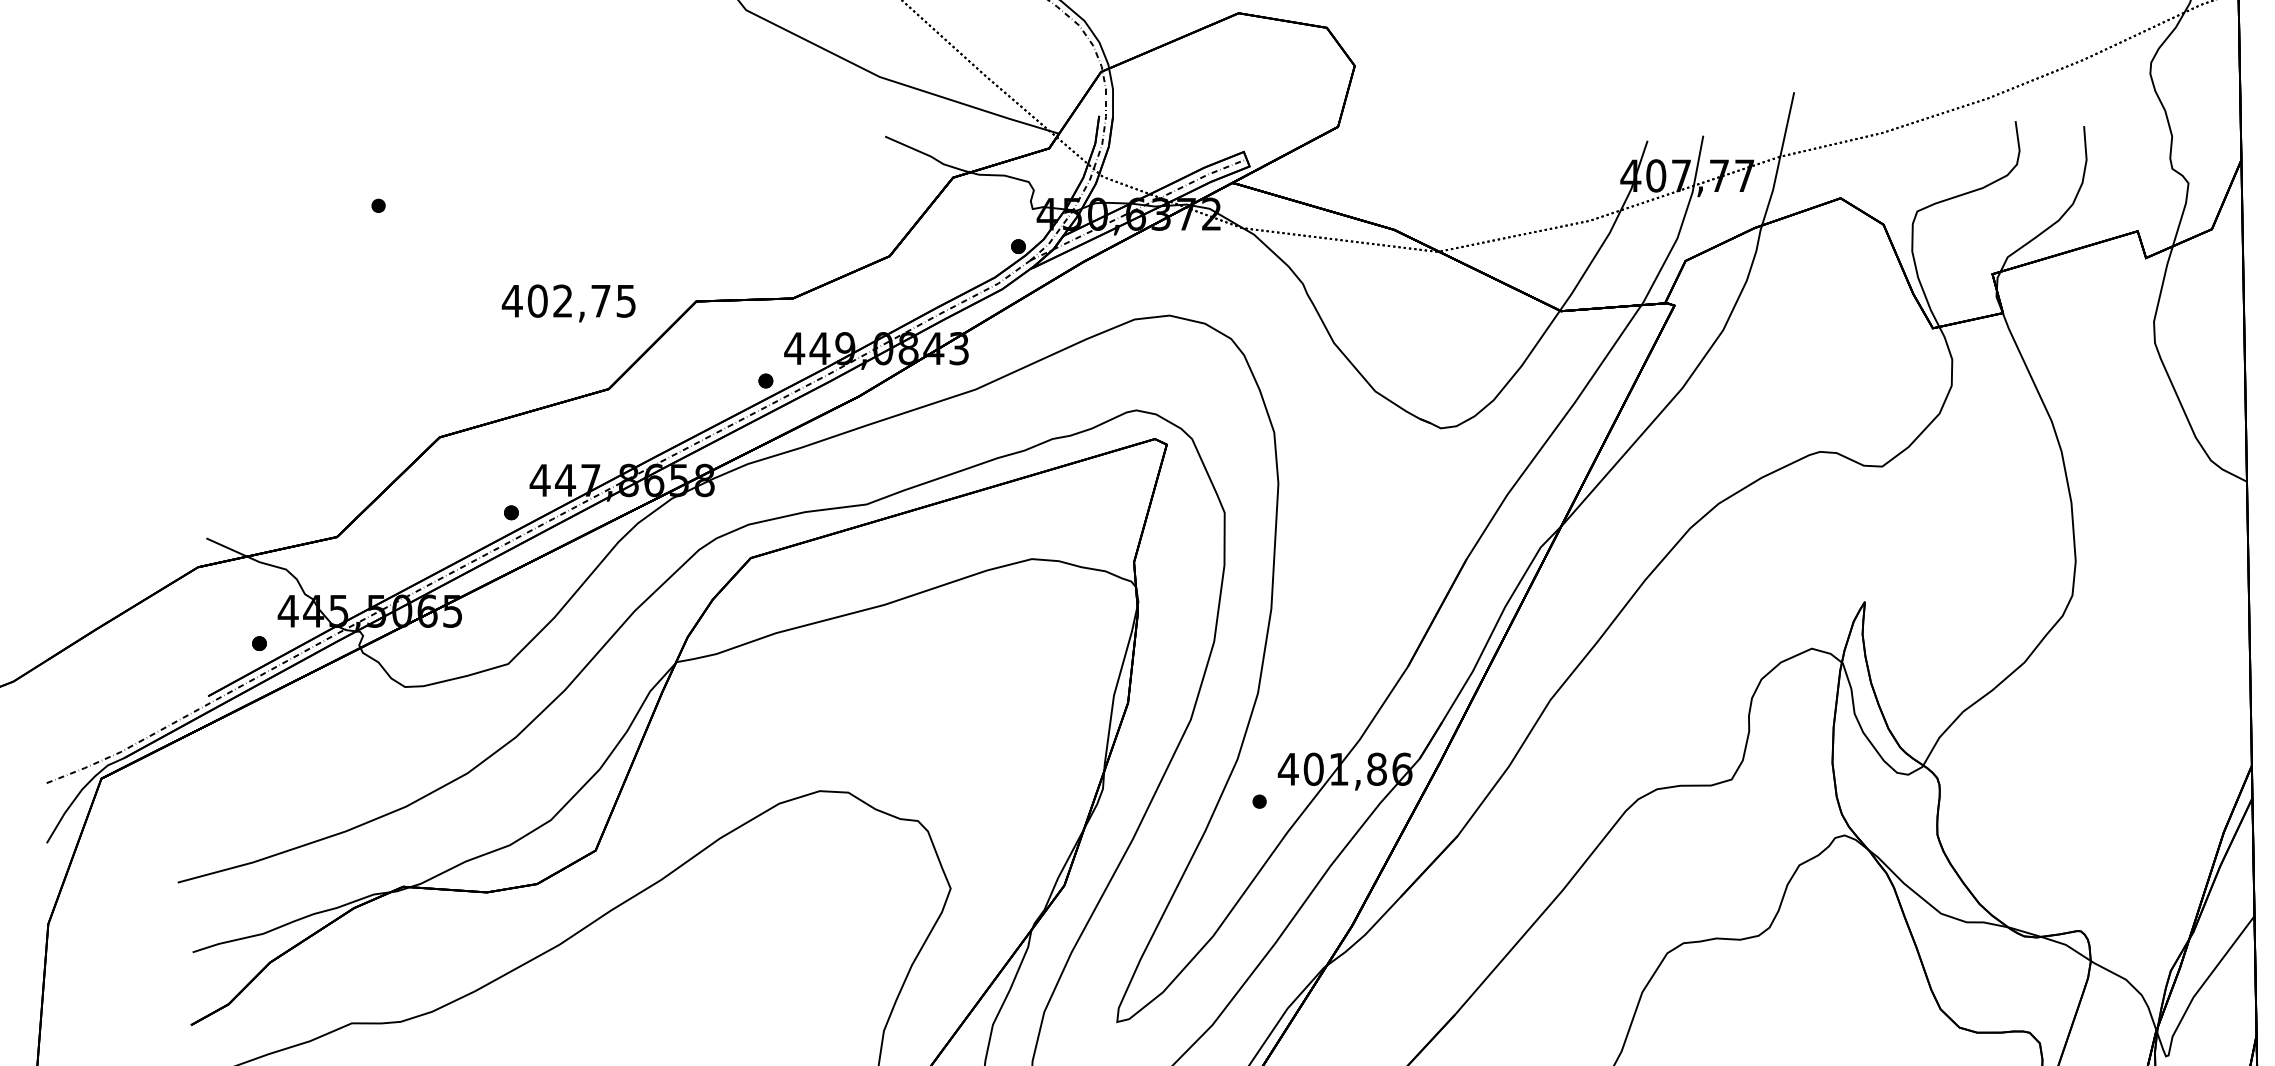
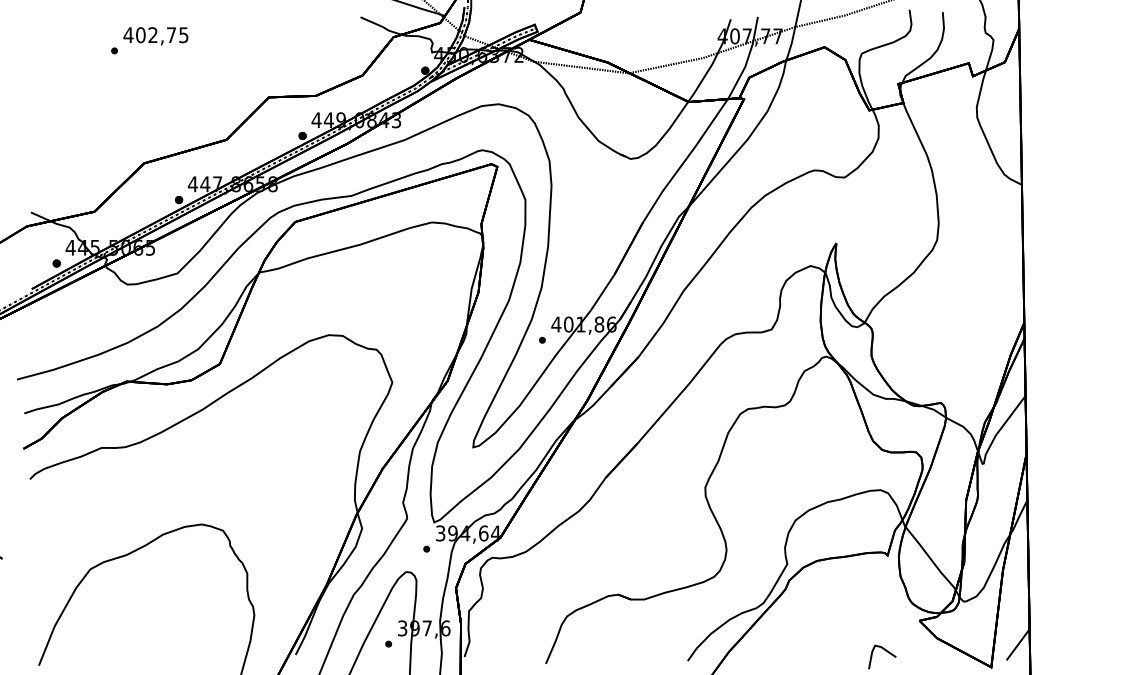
text: (567, 303) -> (155, 36), moved

